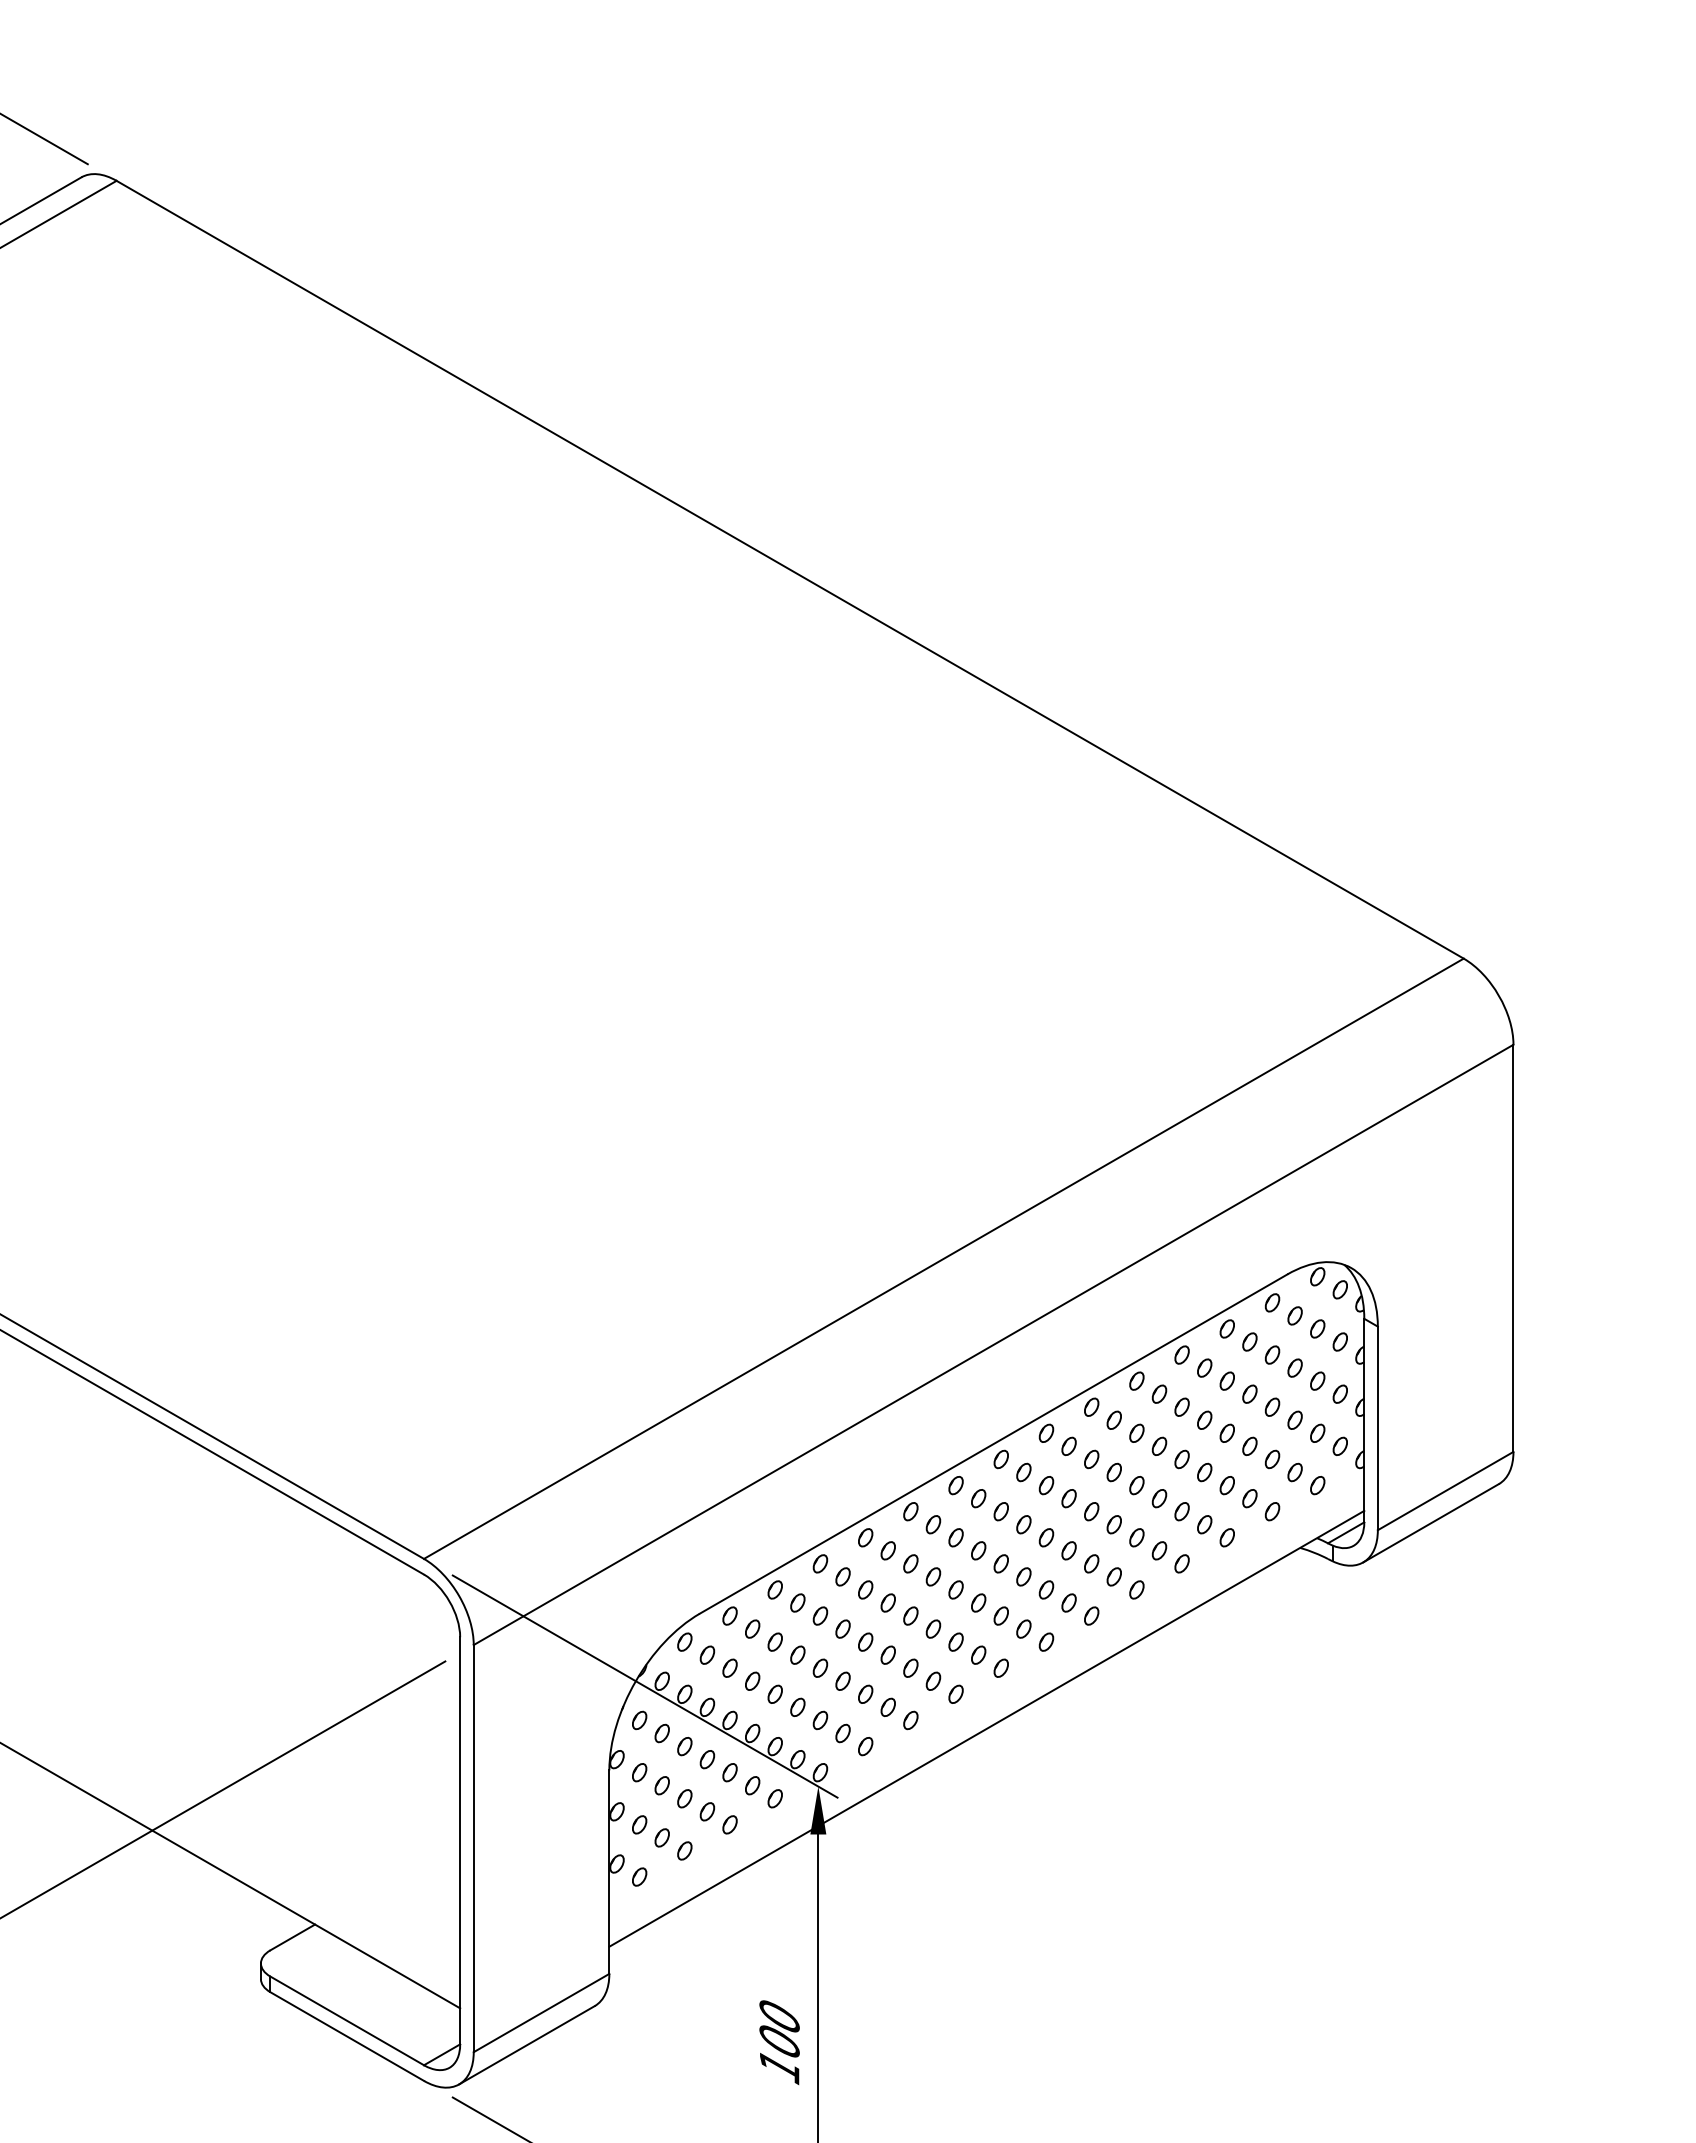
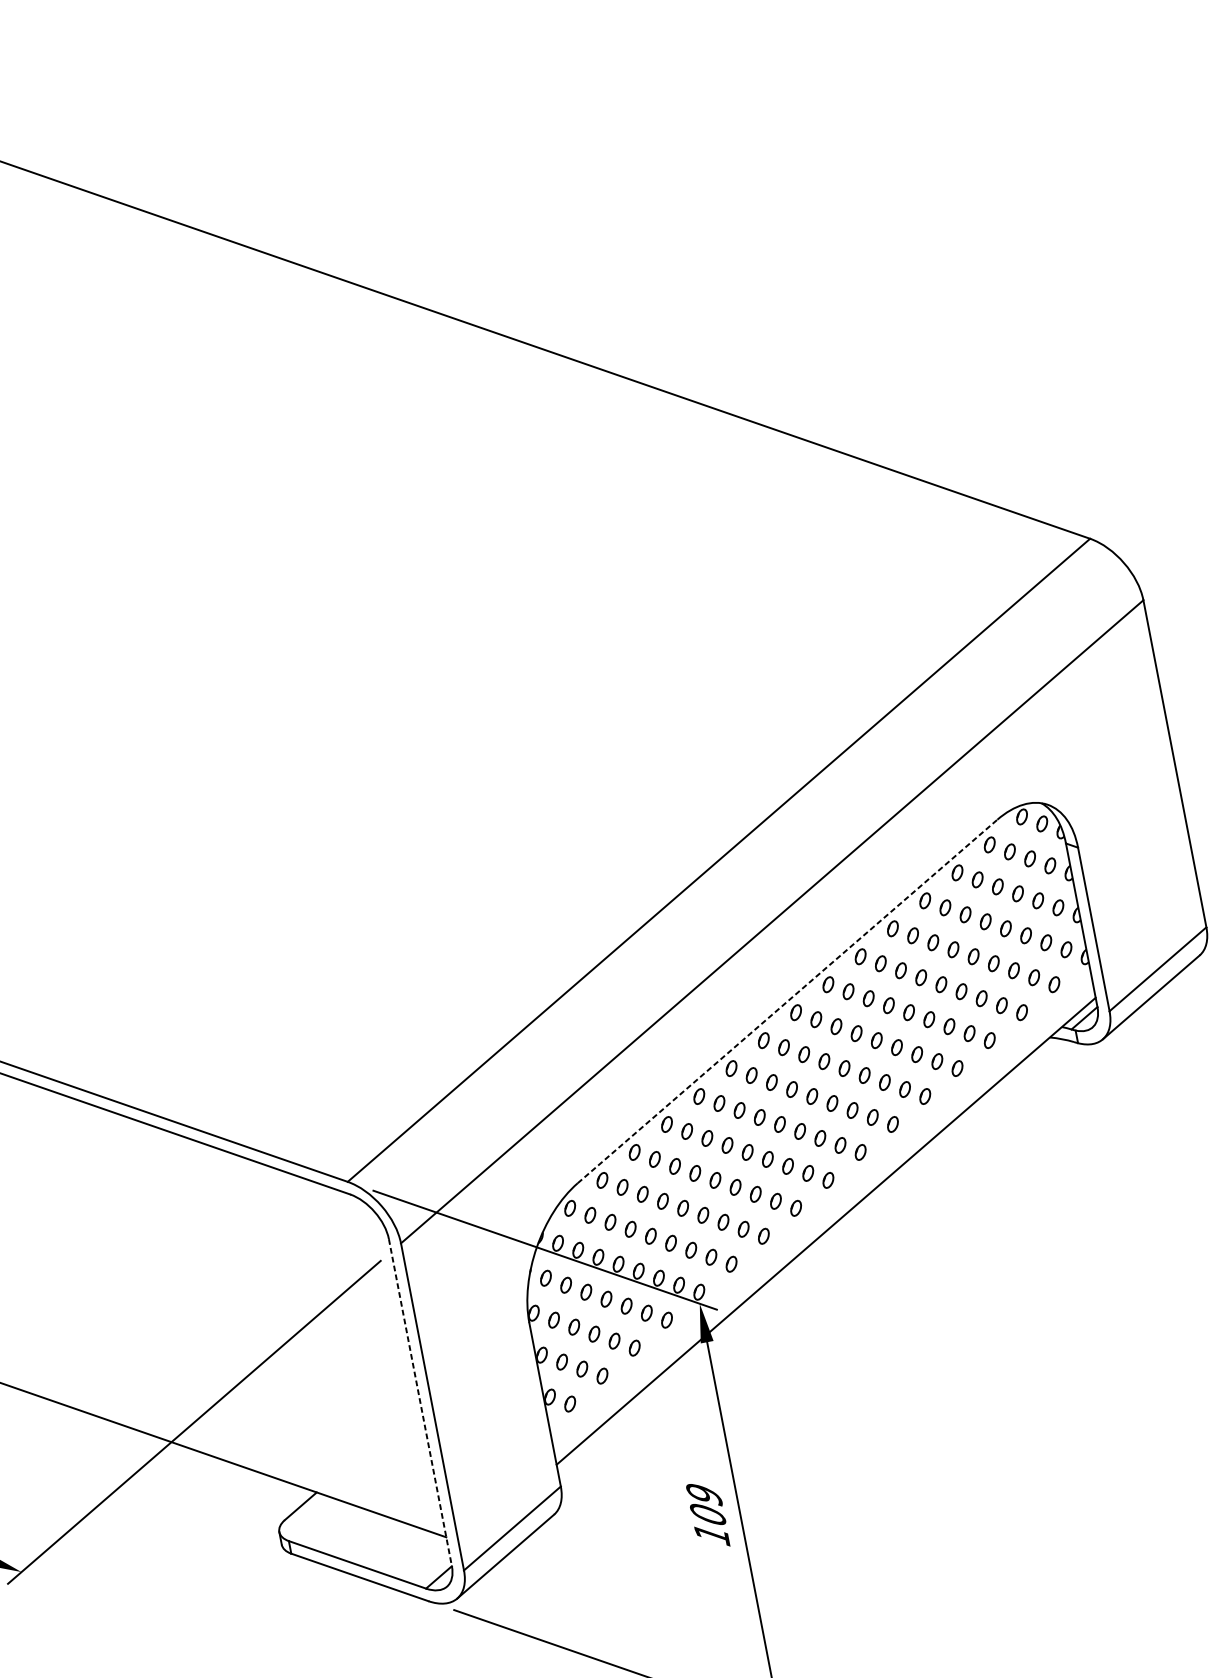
line: (994, 1443) -> (788, 1000), solid -> dashed
line: (460, 1840) -> (420, 1402), solid -> dashed
text: (779, 2017) -> (704, 1495), 100 -> 109

